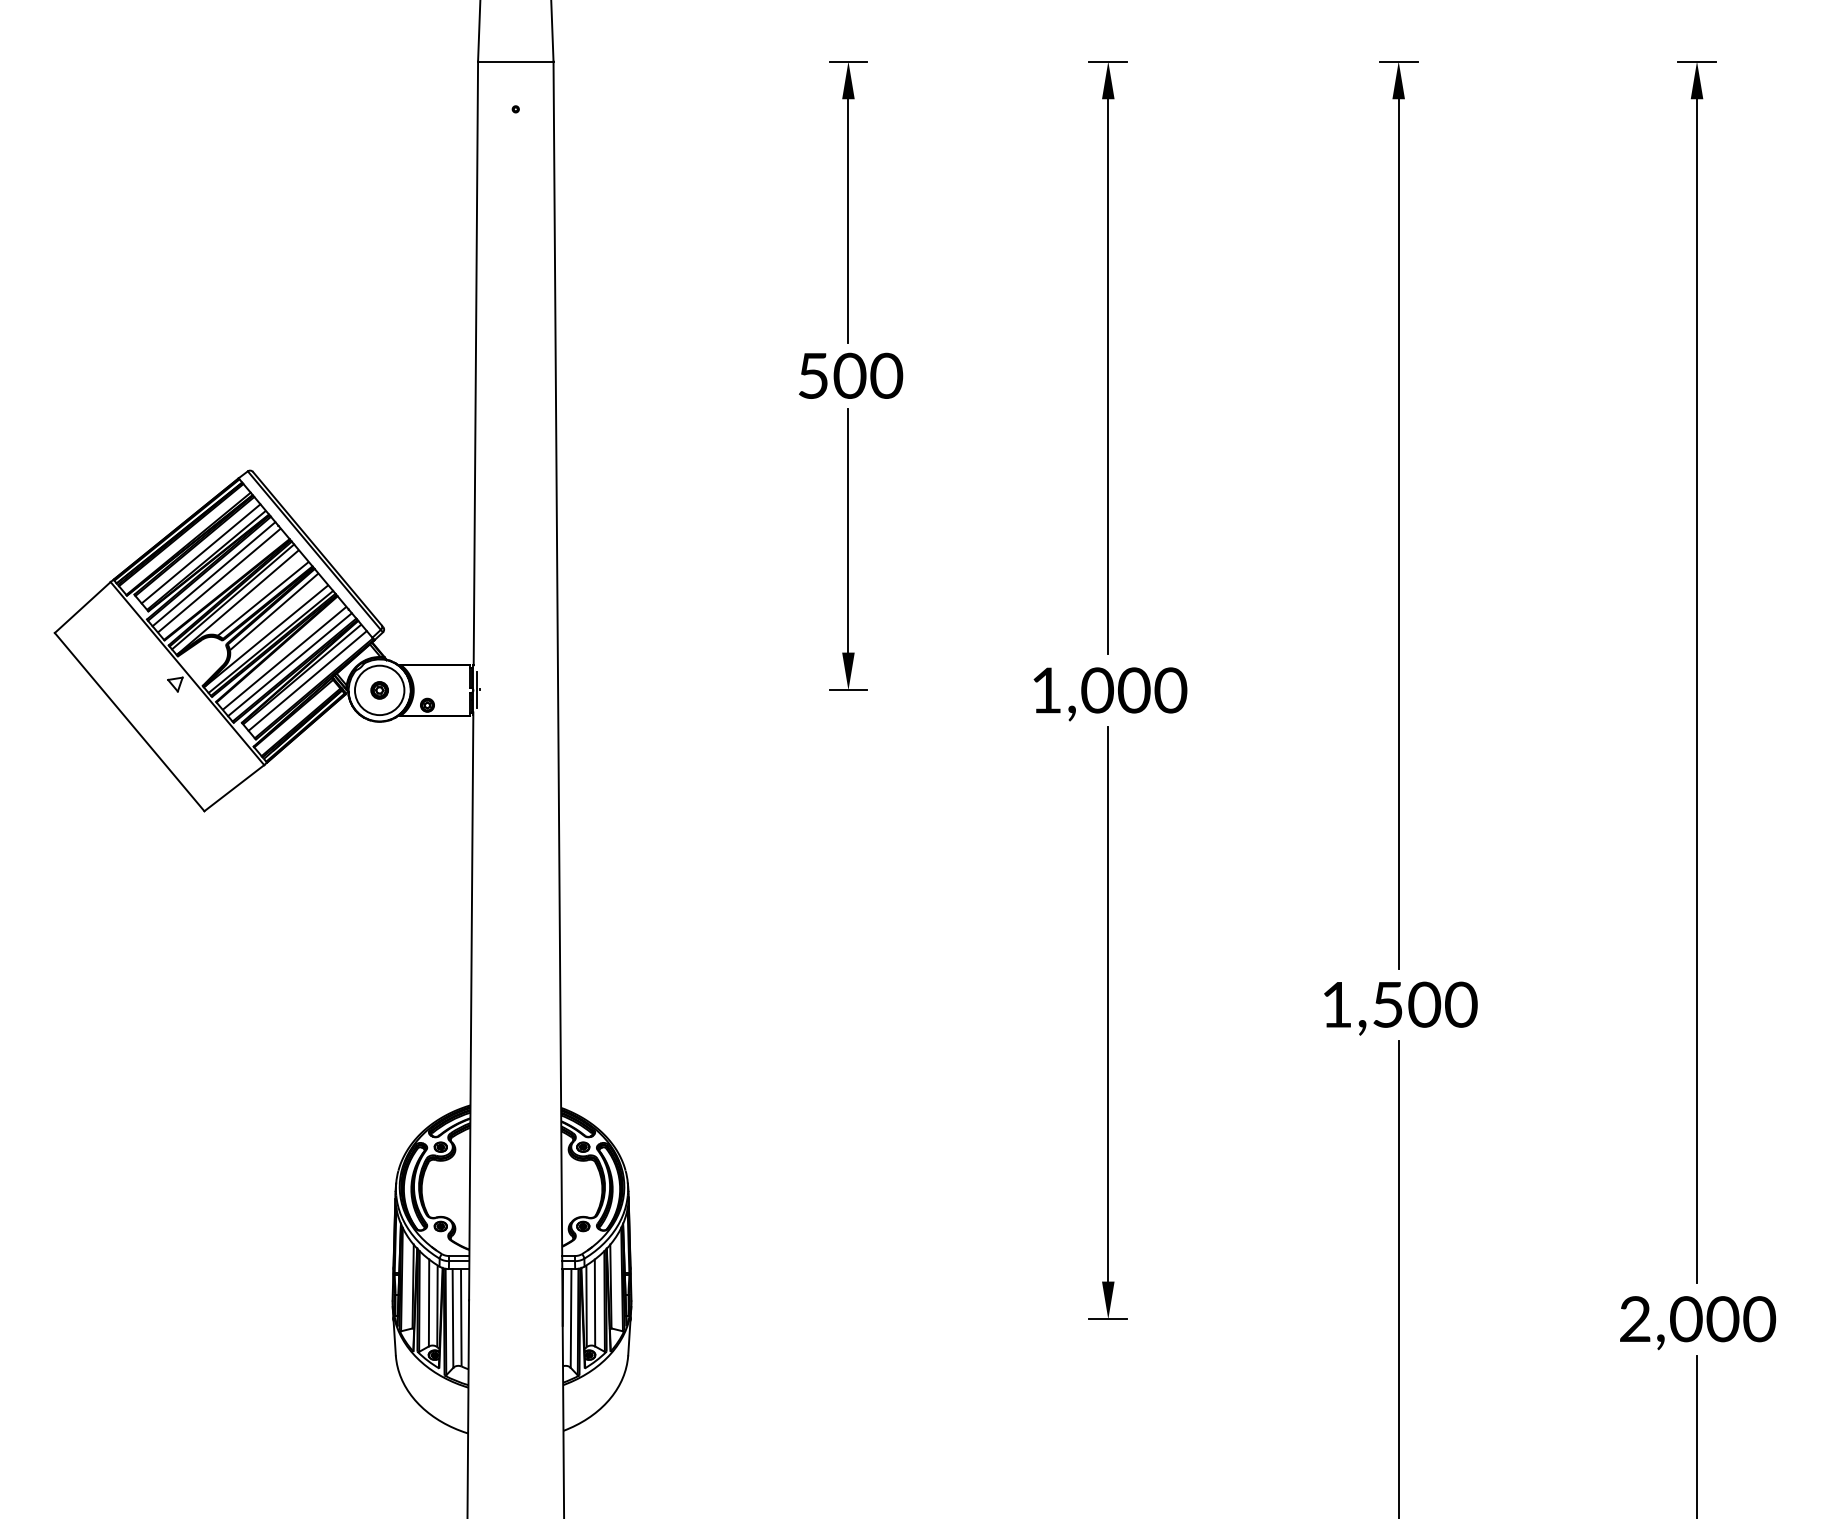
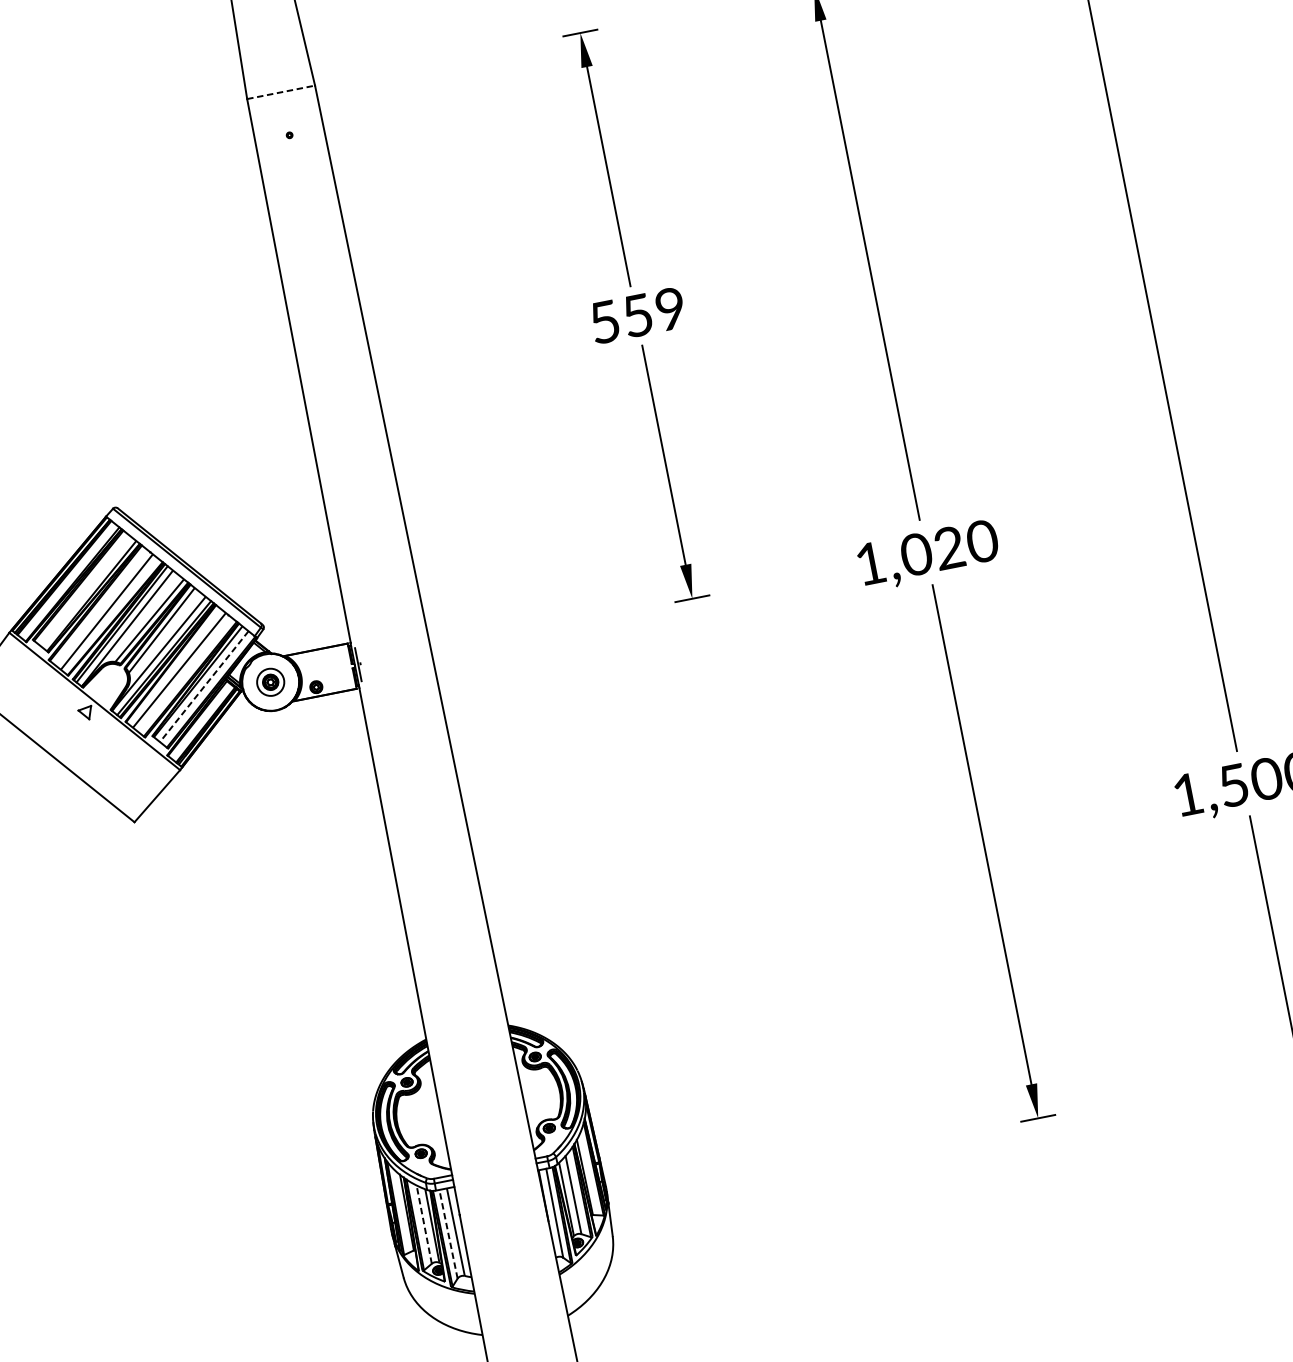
line: (515, 61) -> (280, 92), solid -> dashed
text: (868, 375) -> (654, 311), 500 -> 559
line: (200, 553) -> (85, 591), removed
line: (213, 574) -> (100, 607), removed
line: (289, 664) -> (184, 675), removed
line: (307, 681) -> (204, 687), solid -> dashed
circle: (379, 690) -> (270, 682), size x0.6
text: (1133, 690) -> (948, 548), 1,000 -> 1,020
line: (429, 1302) -> (424, 1224), solid -> dashed
line: (452, 1317) -> (447, 1233), solid -> dashed

